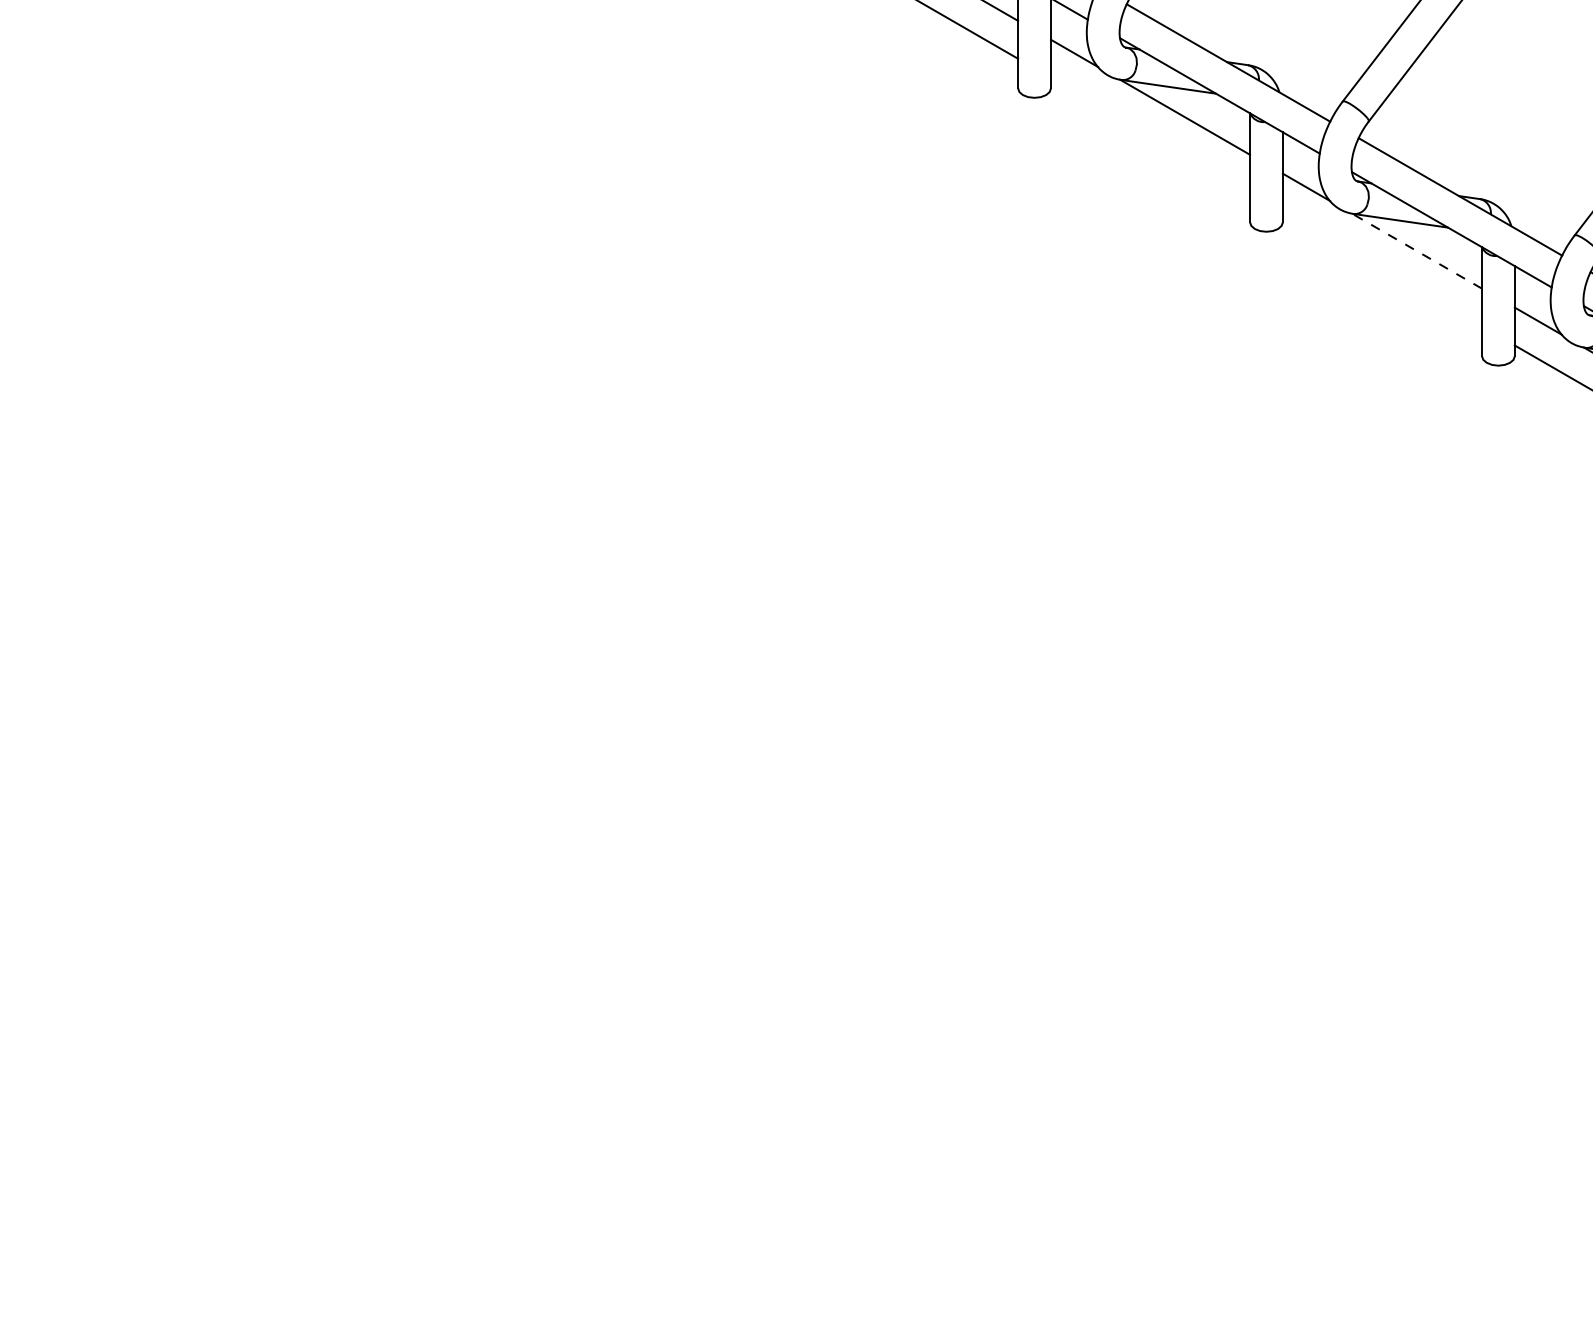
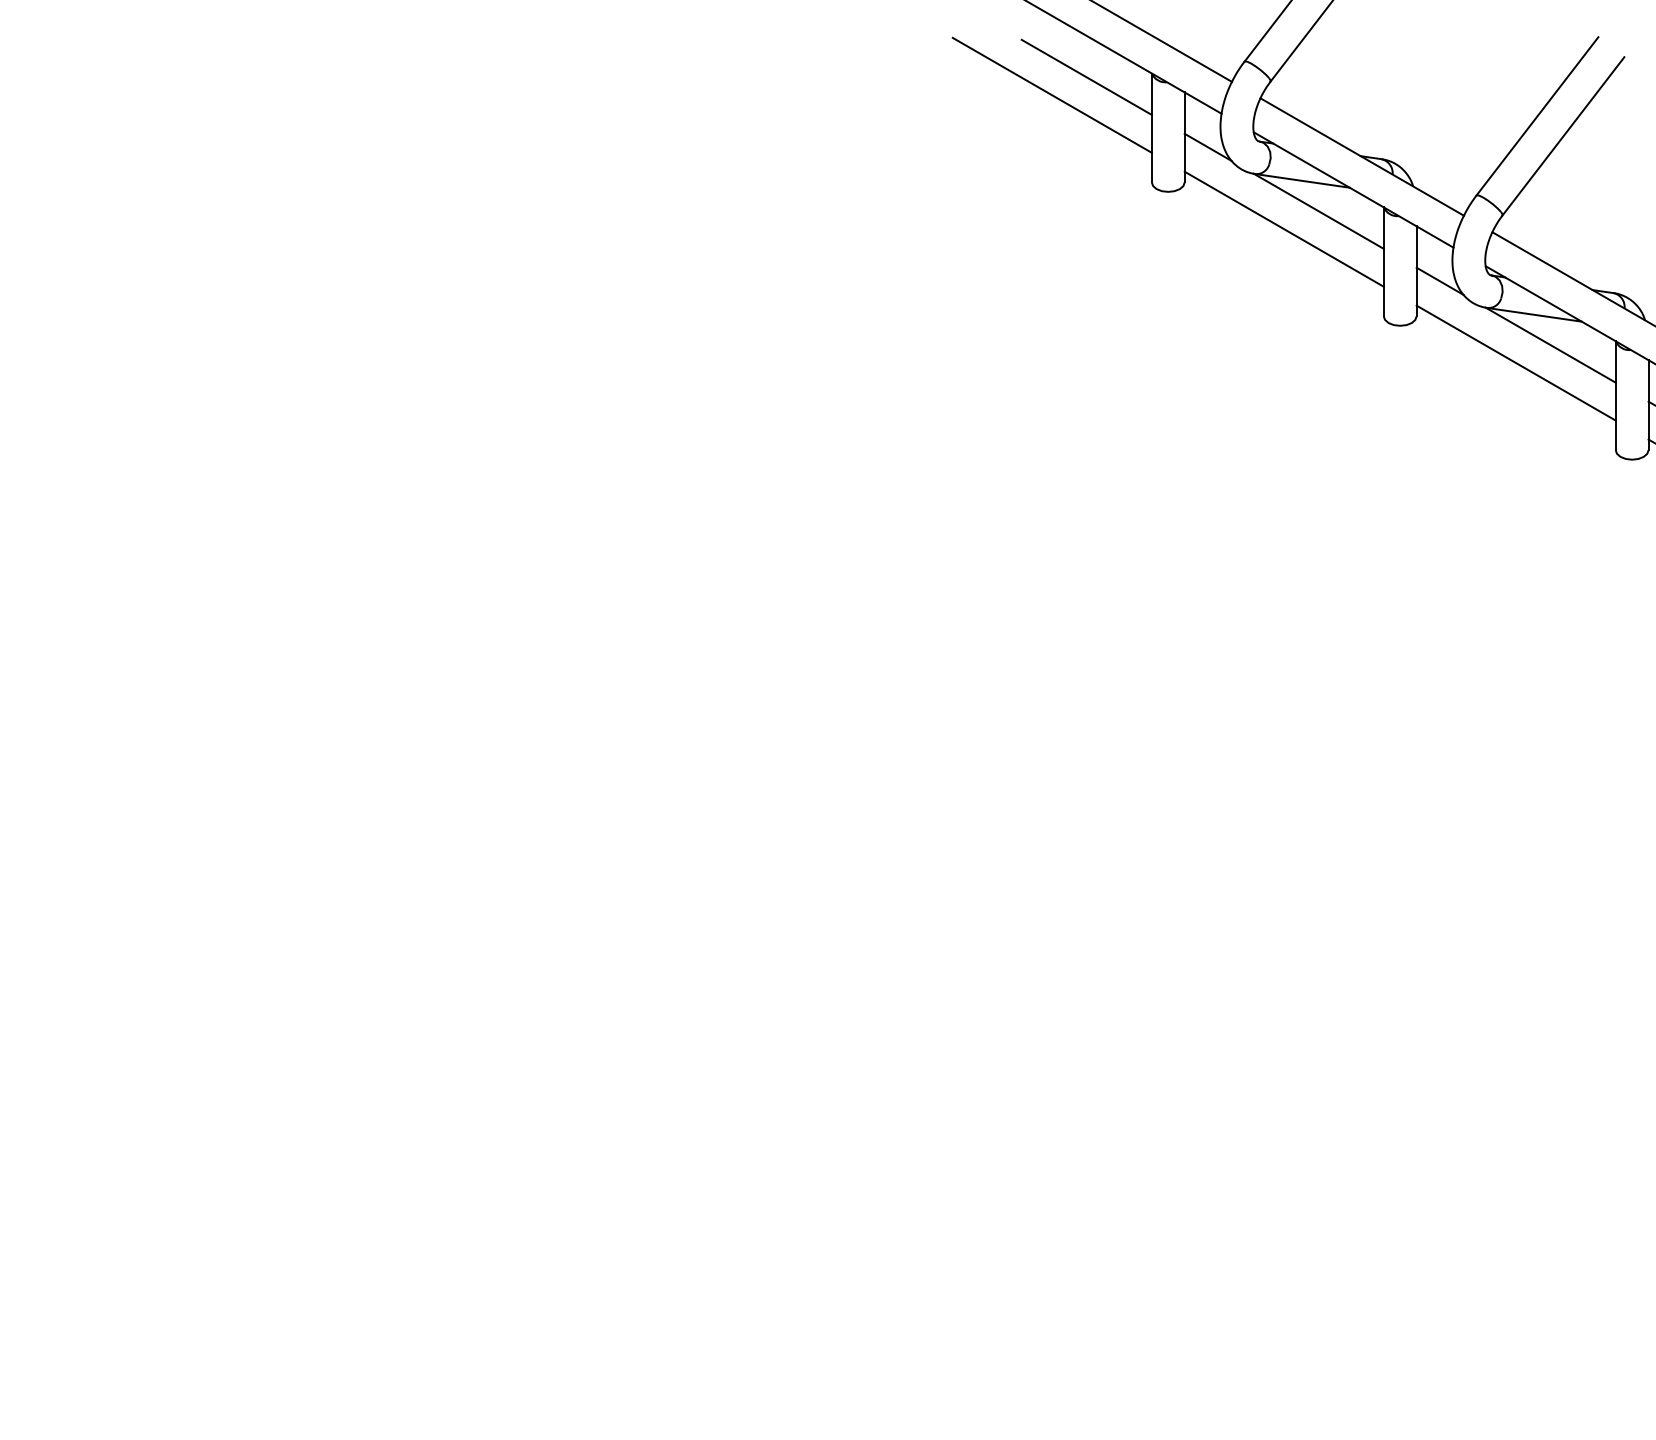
line: (1149, 134) -> (1283, 228), added
line: (1416, 250) -> (1550, 344), dashed -> solid
line: (1381, 268) -> (1515, 362), added

